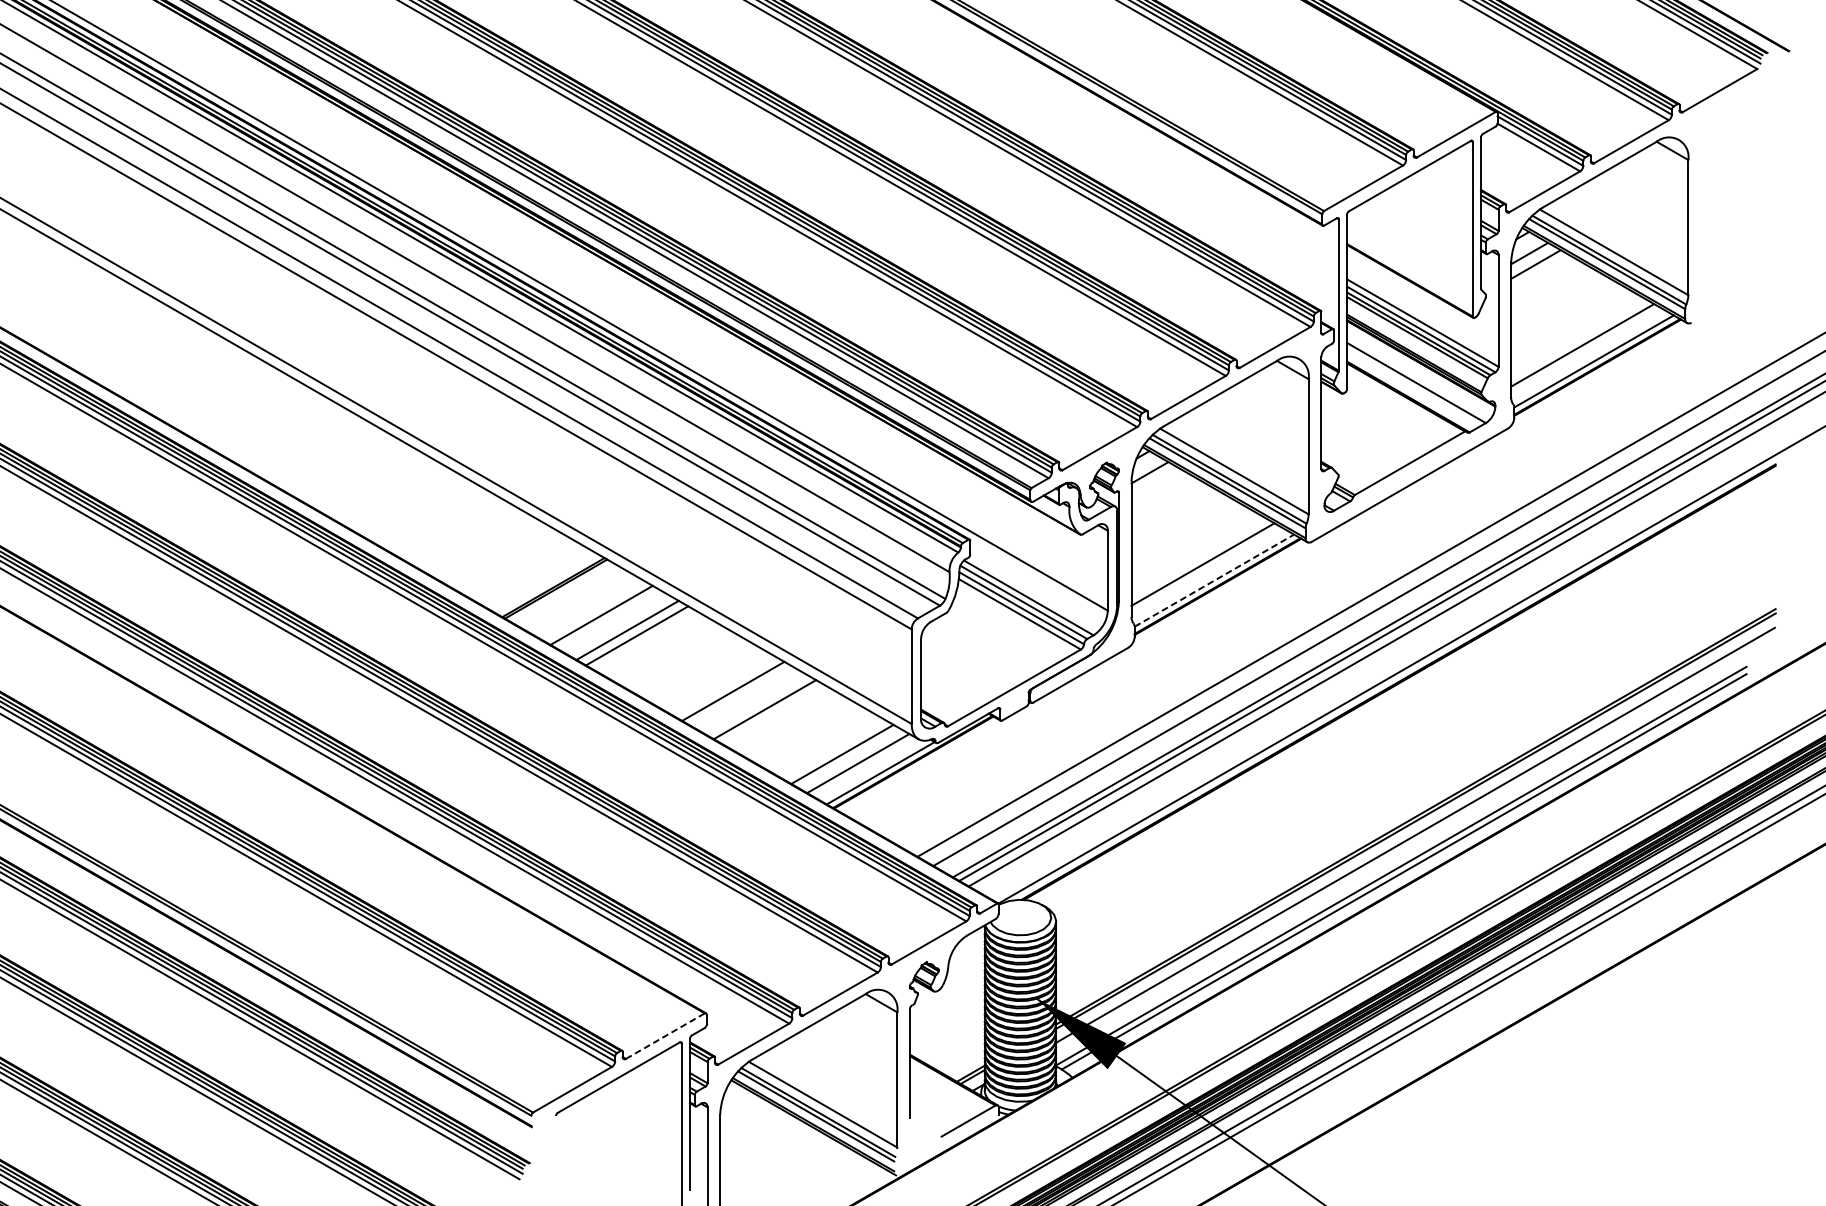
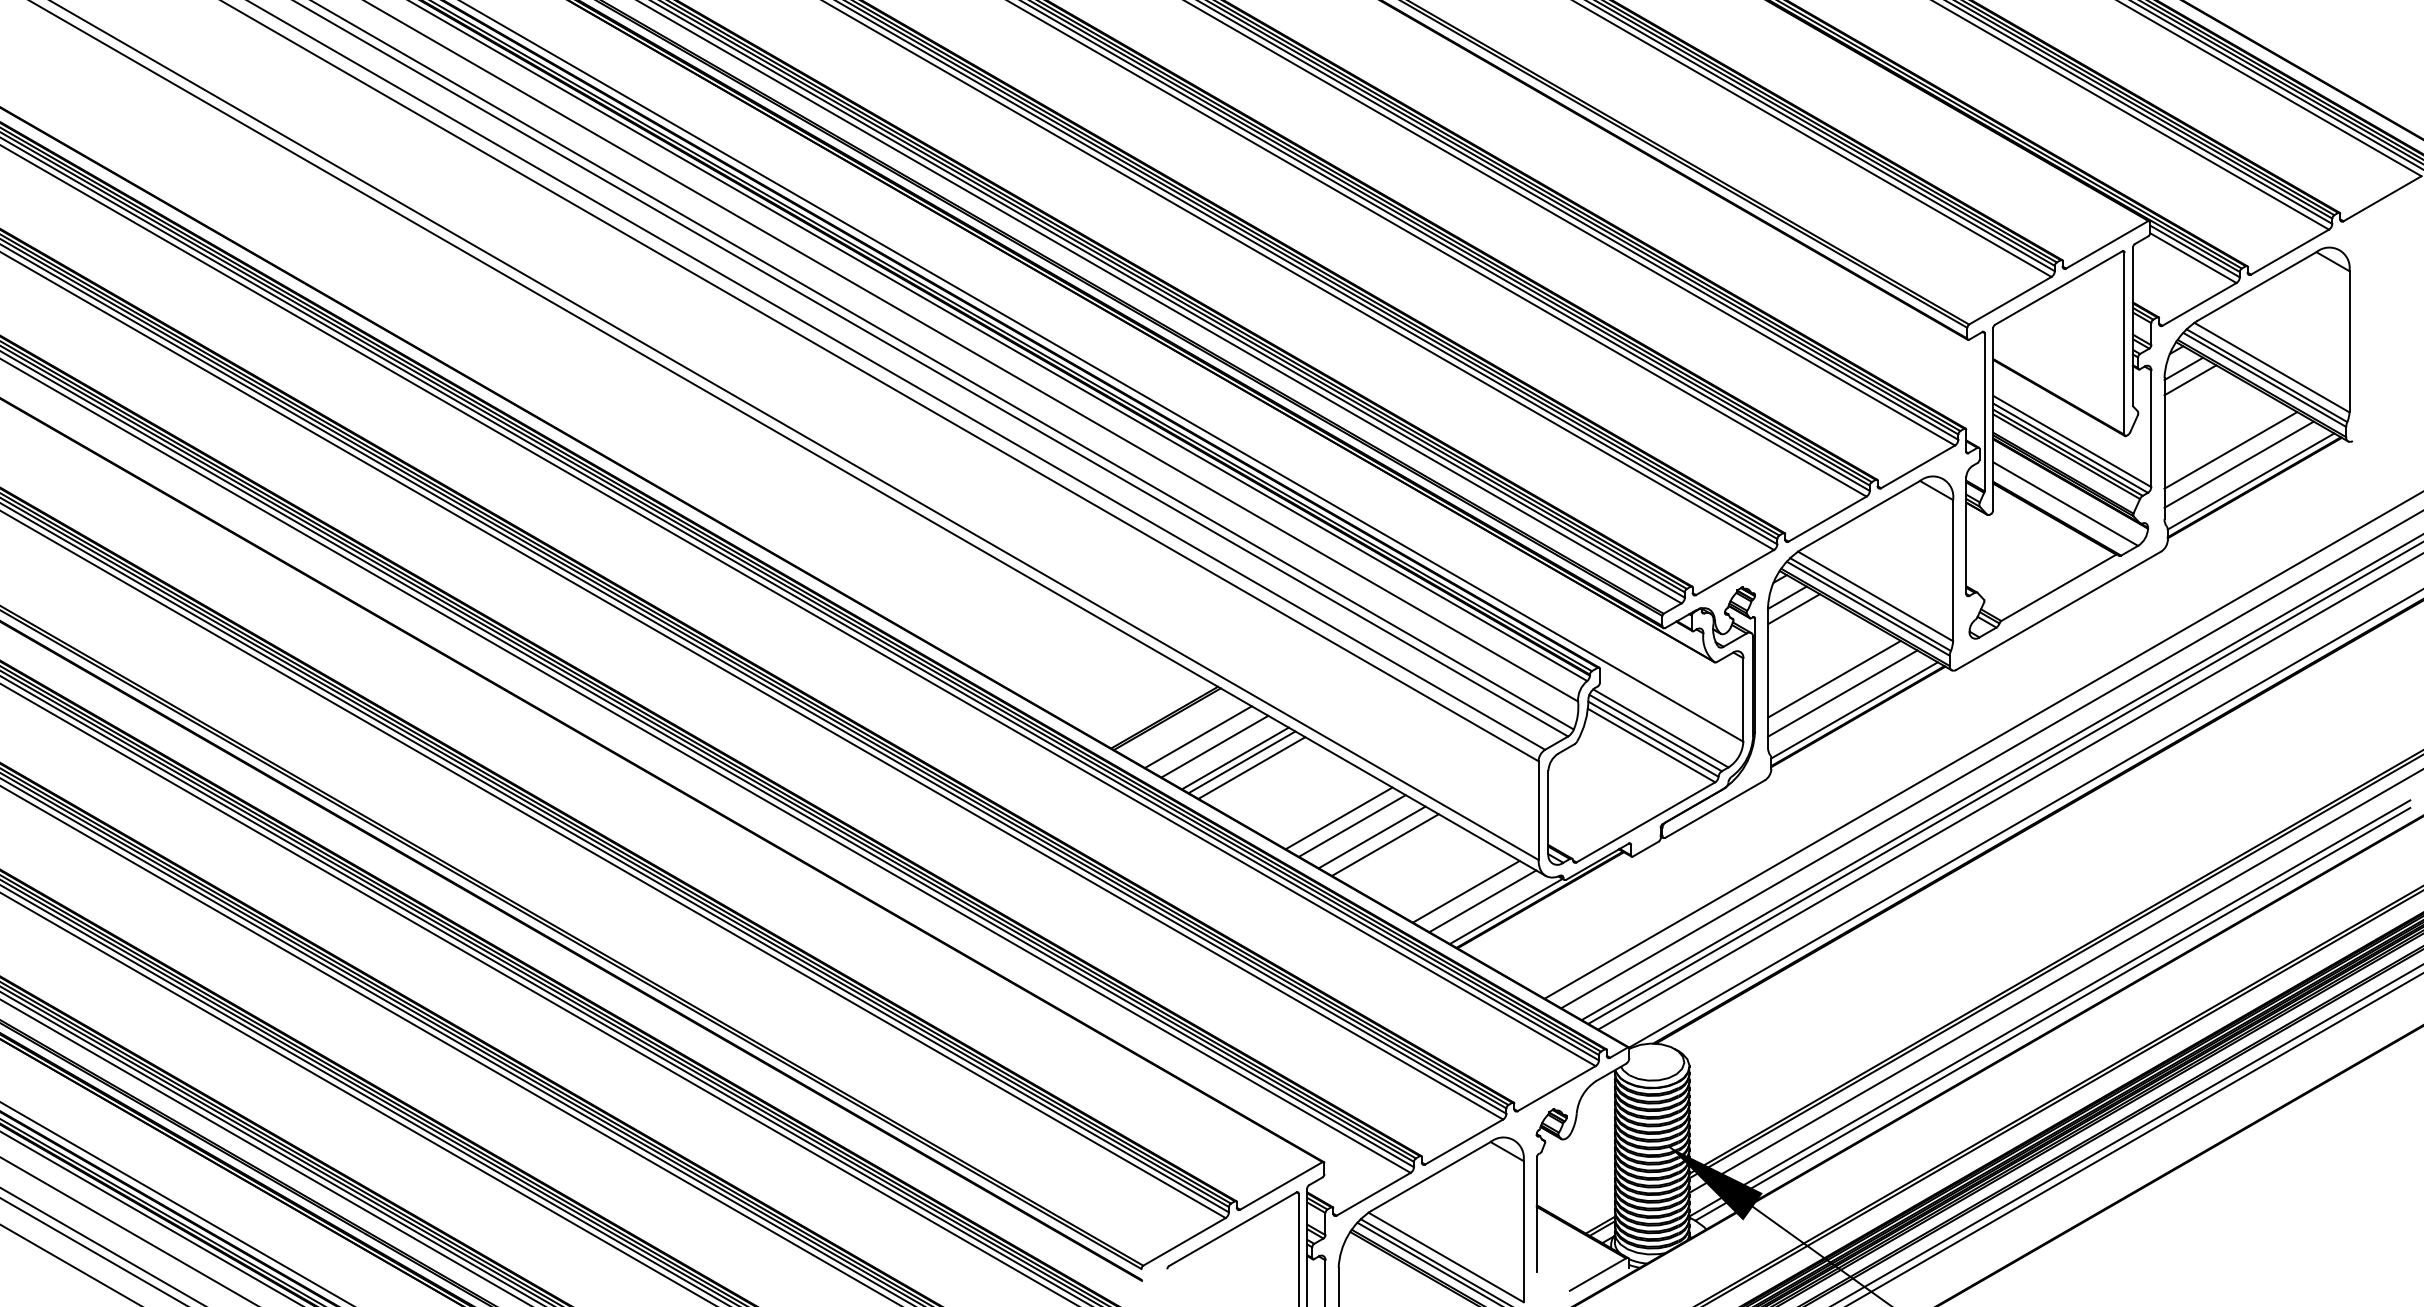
line: (1574, 331) -> (2230, 450), added
line: (1155, 484) -> (1793, 609), added
line: (1195, 550) -> (1834, 678), added
line: (1215, 580) -> (1855, 710), dashed -> solid
line: (585, 605) -> (1198, 736), added
line: (621, 626) -> (1235, 758), added
line: (720, 684) -> (1338, 818), added
line: (751, 702) -> (1371, 837), added
line: (665, 1035) -> (1281, 1185), dashed -> solid

